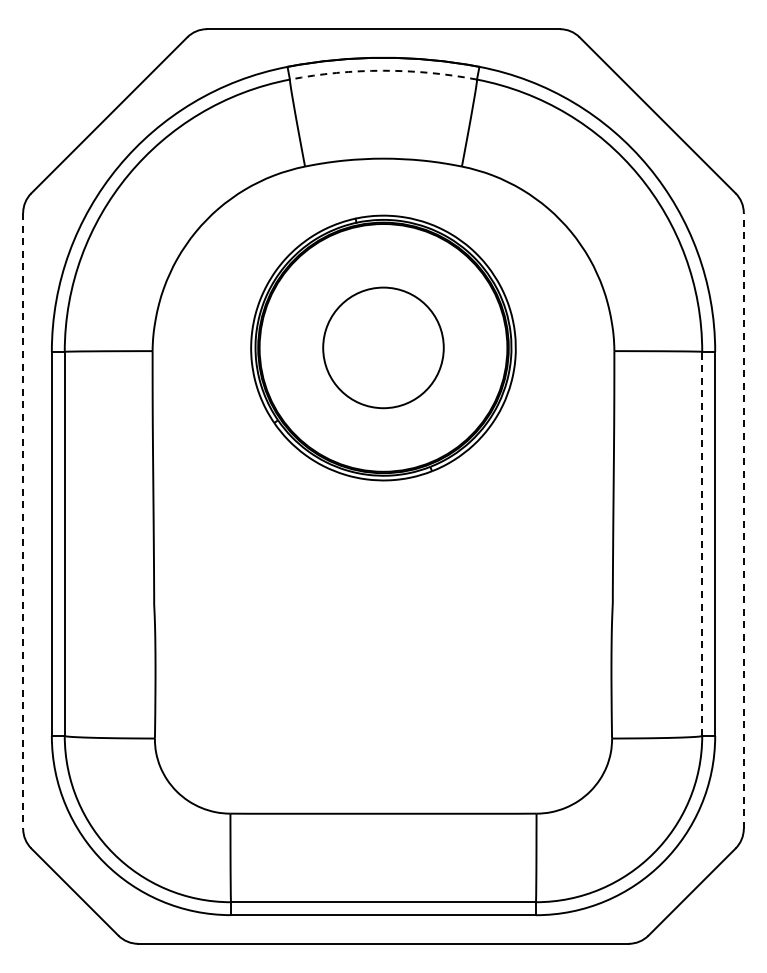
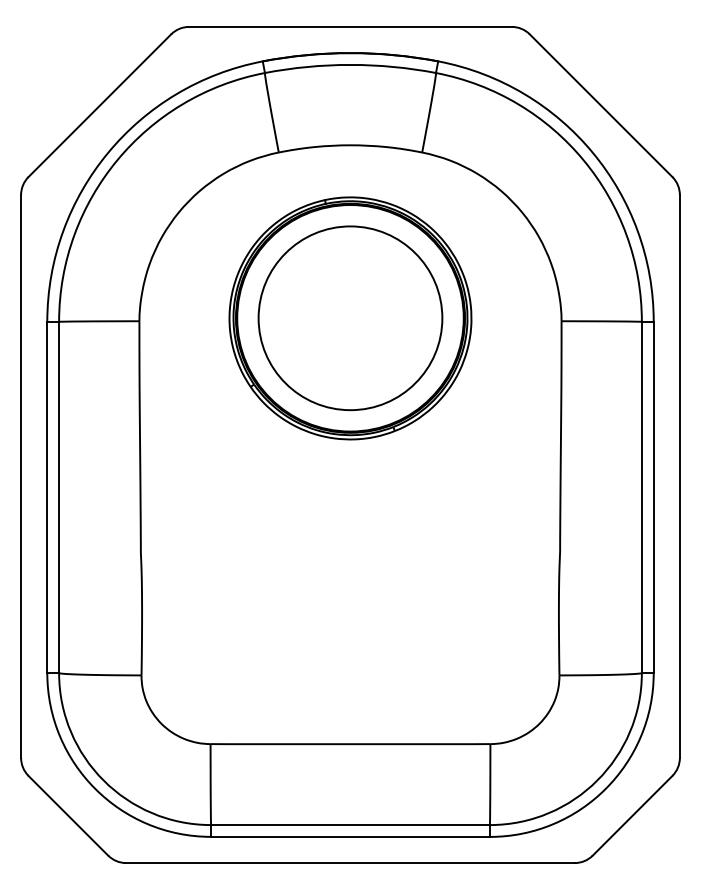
arc: (383, 70) -> (350, 64), dashed -> solid
circle: (383, 347) -> (350, 317), size x1.67
line: (23, 520) -> (21, 476), dashed -> solid
line: (743, 520) -> (679, 476), dashed -> solid
line: (702, 543) -> (642, 497), dashed -> solid

